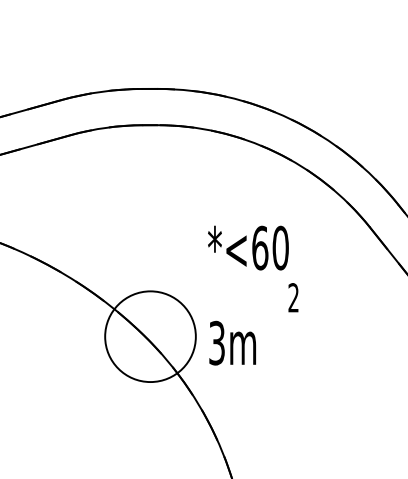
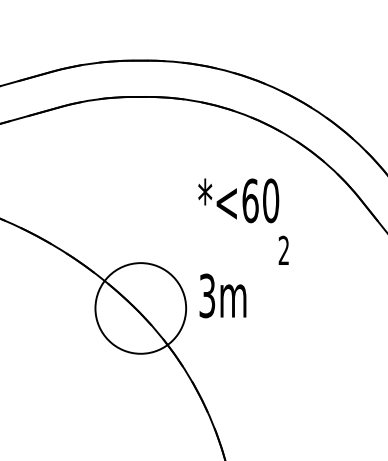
text: (253, 295) -> (243, 248), moved

